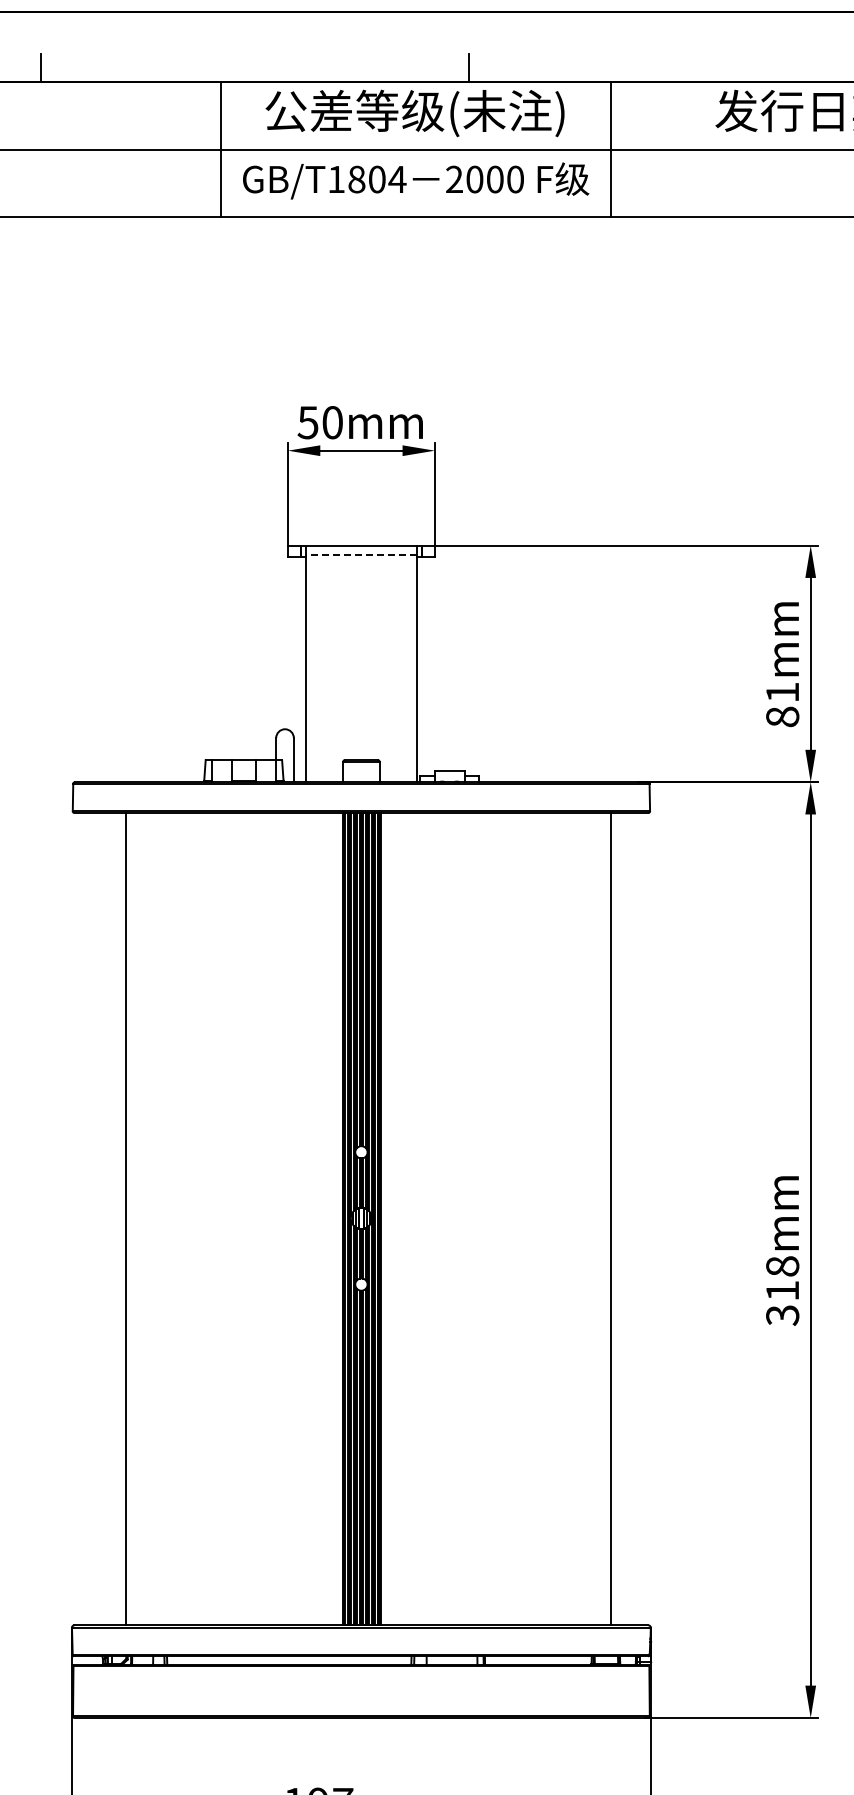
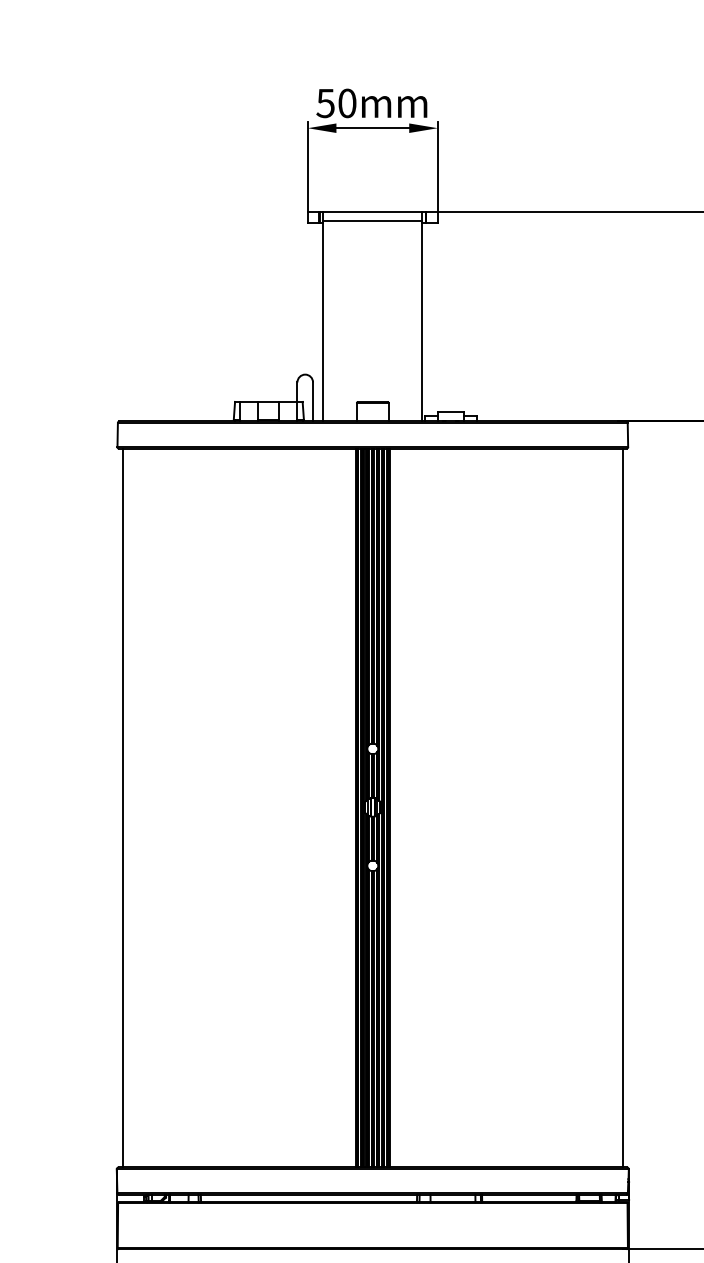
line: (361, 555) -> (372, 220), dashed -> solid
line: (125, 1219) -> (122, 808), moved
line: (611, 1219) -> (623, 808), moved

